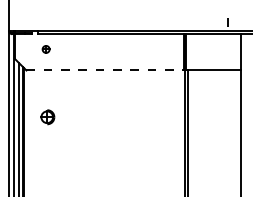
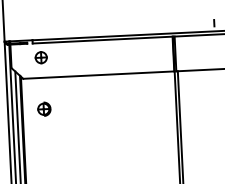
part: (45, 49) -> (40, 57), size x1.67
line: (105, 70) -> (98, 75), dashed -> solid
part: (47, 117) -> (44, 109), moved

